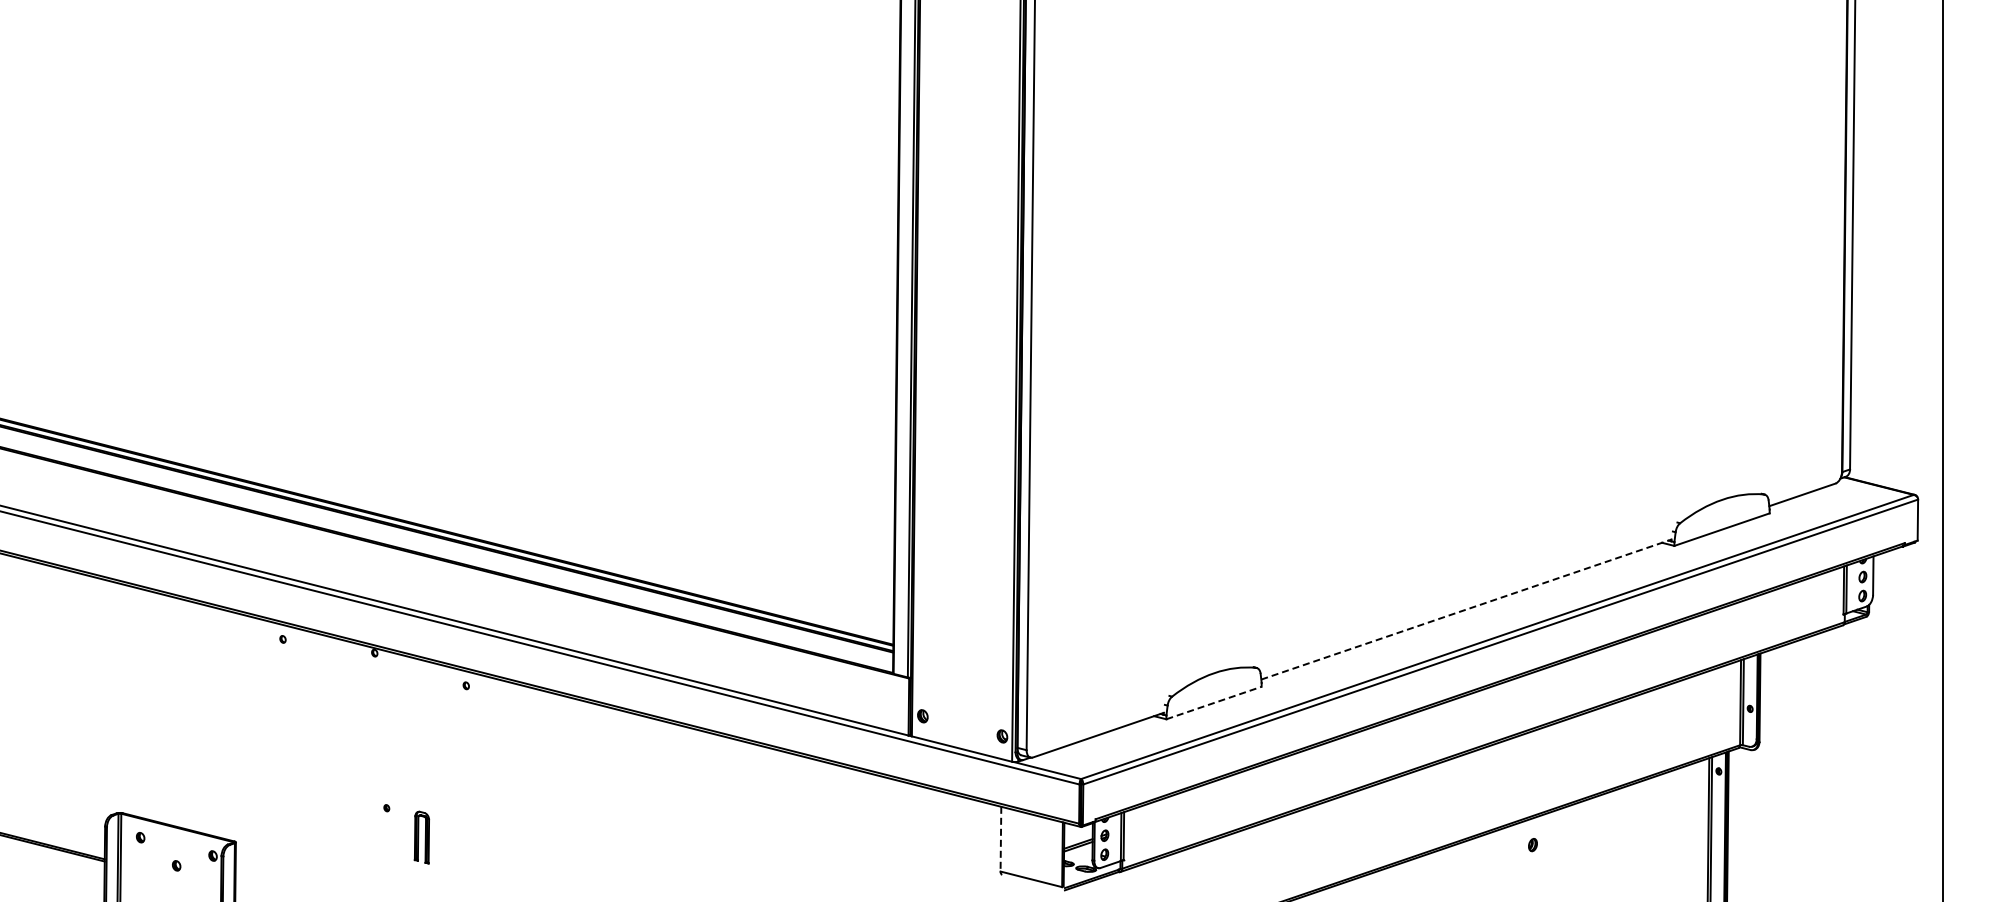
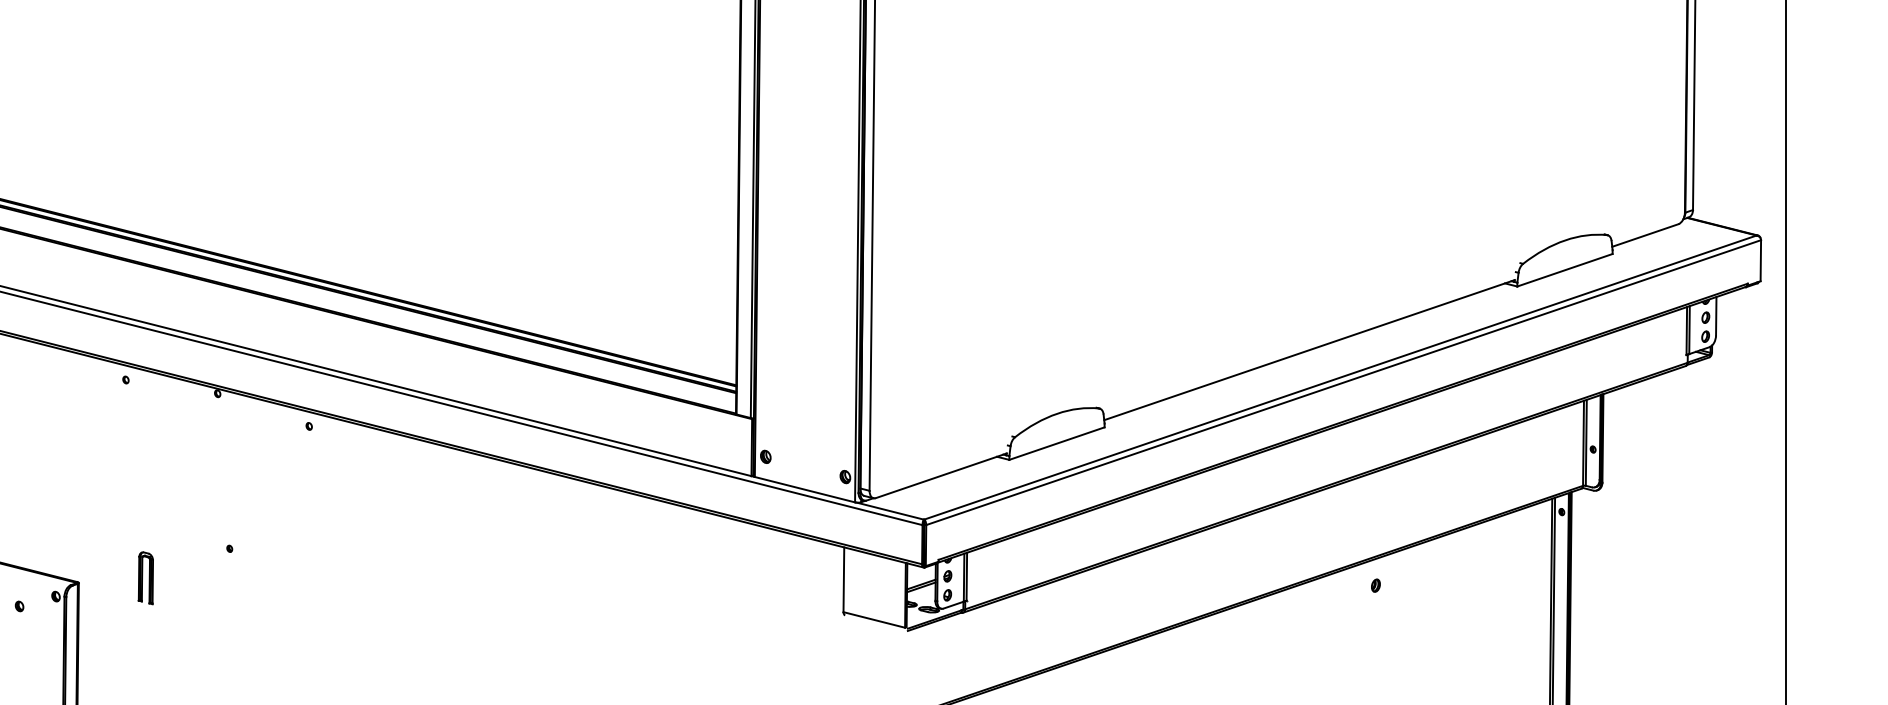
line: (1466, 609) -> (1309, 350), dashed -> solid
line: (1214, 702) -> (1057, 443), dashed -> solid
part: (421, 837) -> (145, 578), moved
line: (1000, 839) -> (843, 580), dashed -> solid

